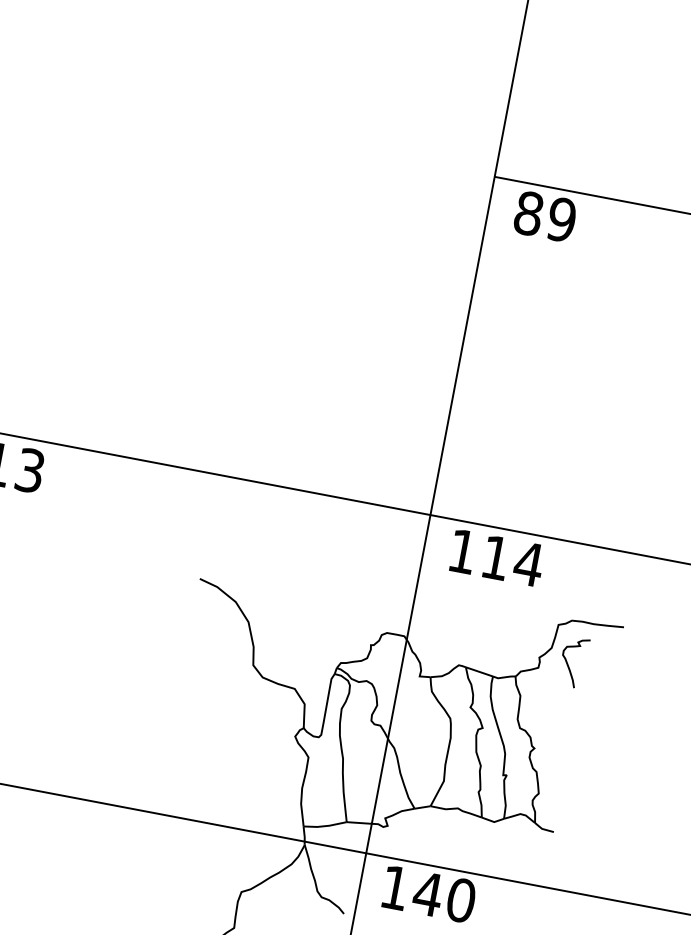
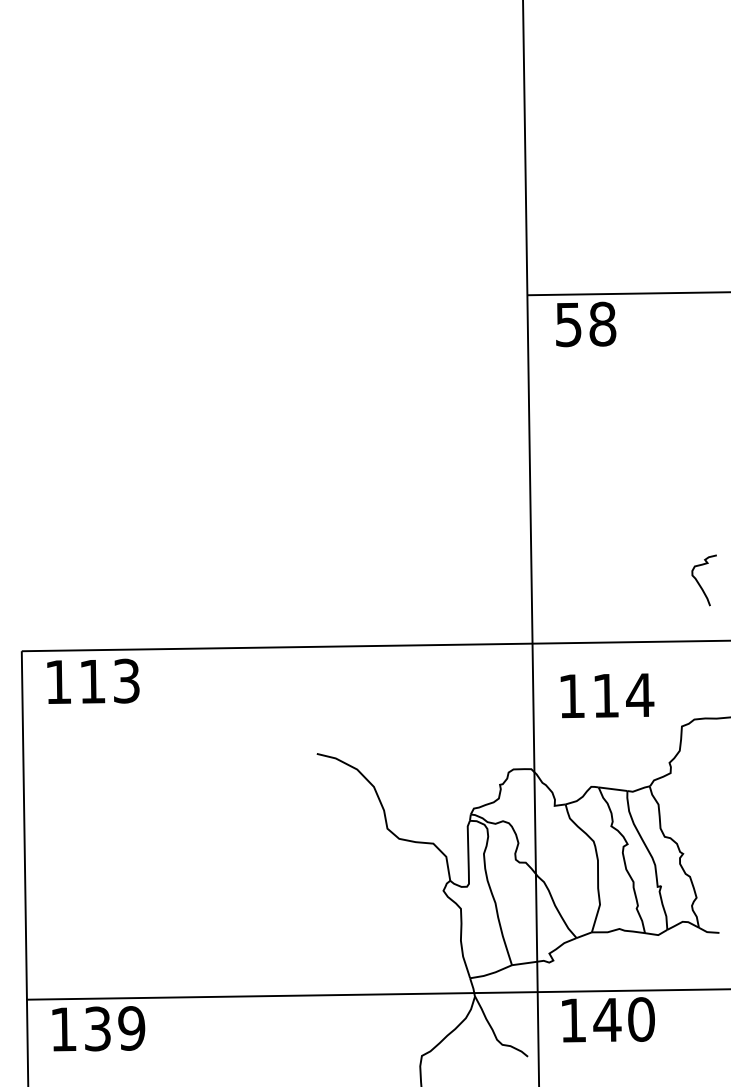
text: (545, 216) -> (585, 324), 89 -> 58
text: (497, 557) -> (607, 695), moved
curve: (568, 664) -> (699, 583), moved

